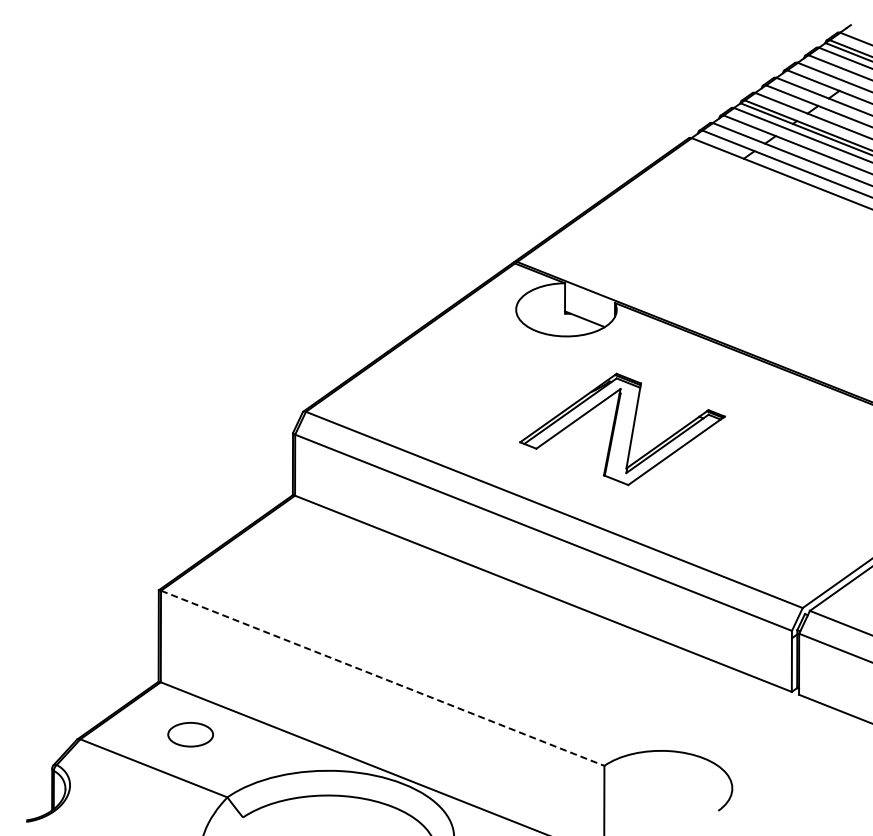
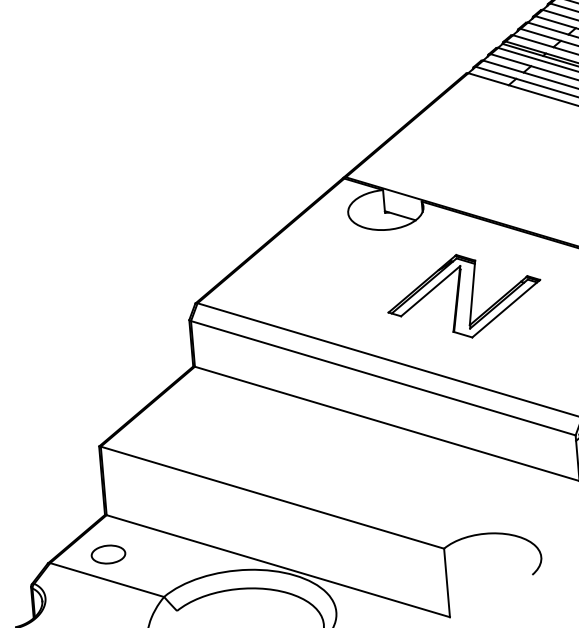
part: (622, 429) -> (464, 296), moved
line: (383, 678) -> (273, 497), dashed -> solid
part: (190, 734) -> (108, 554), moved

